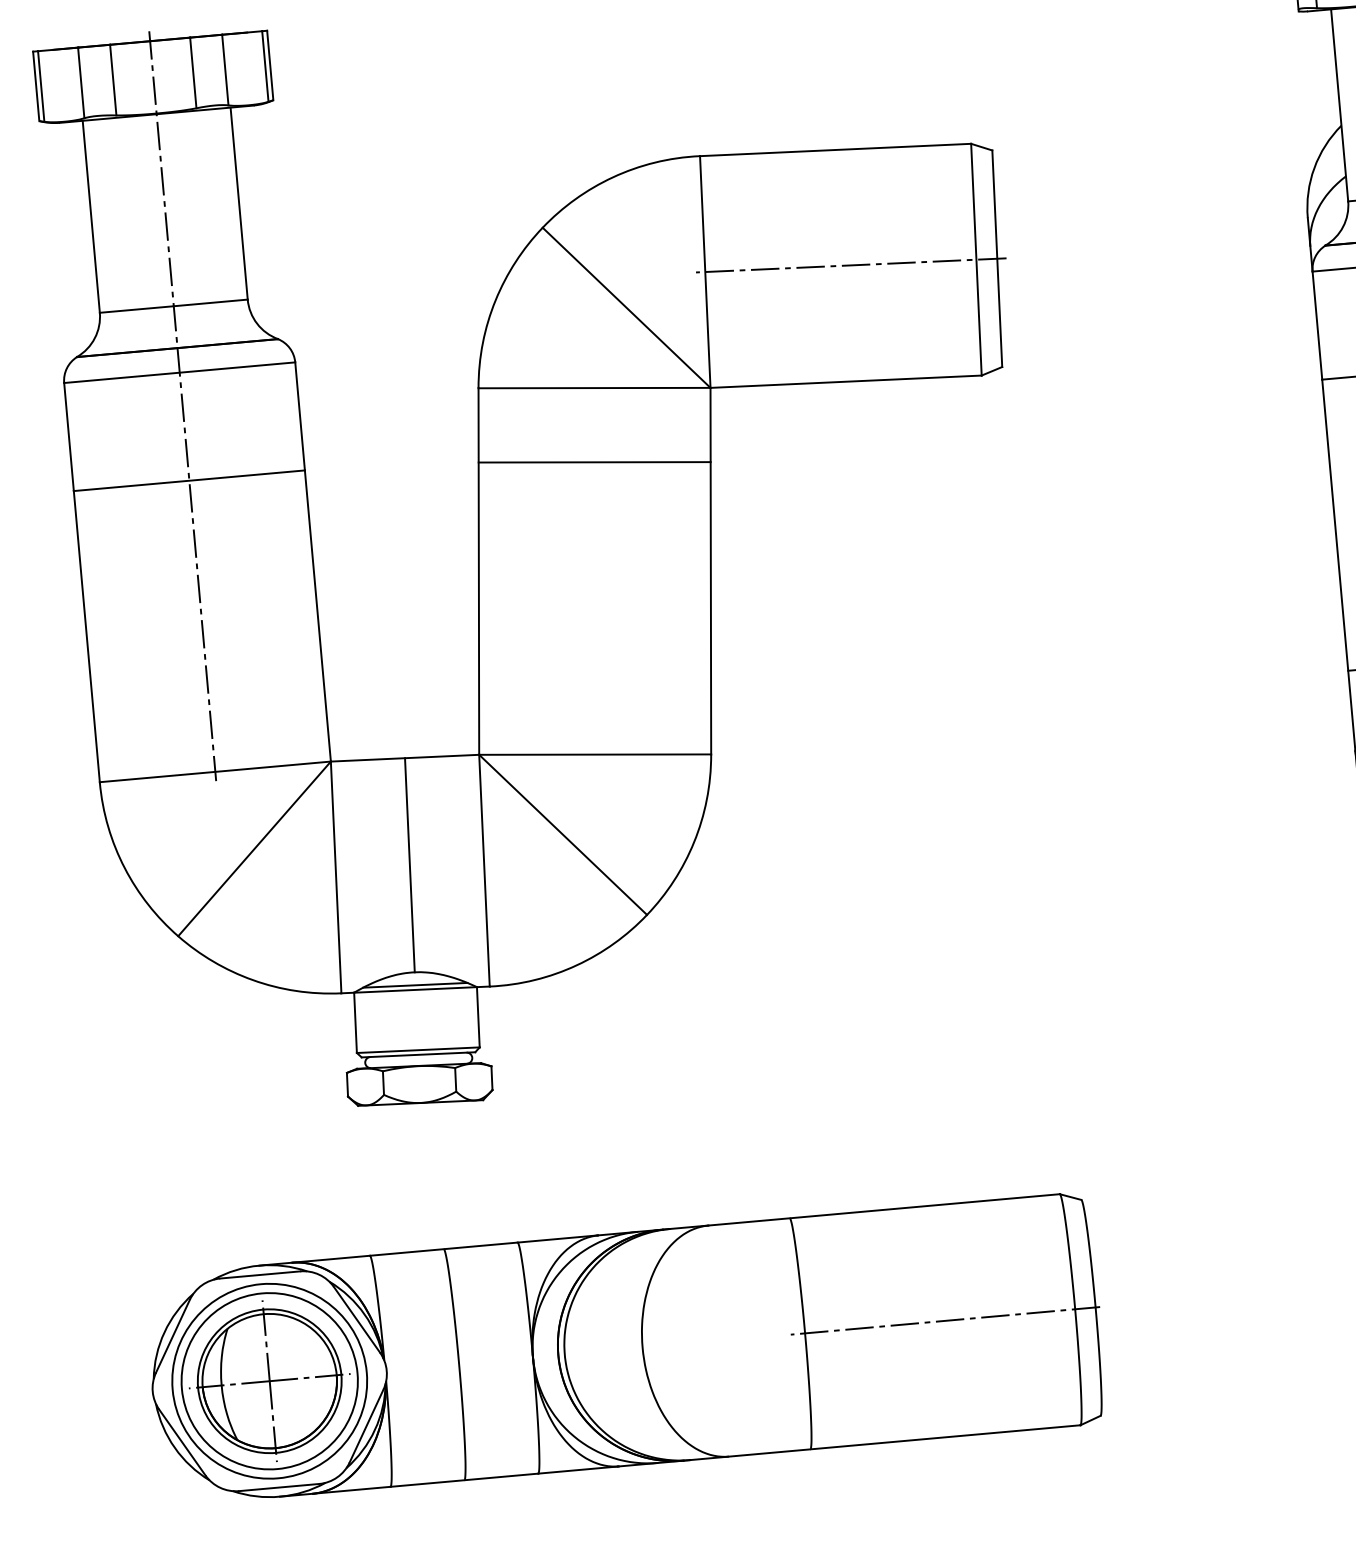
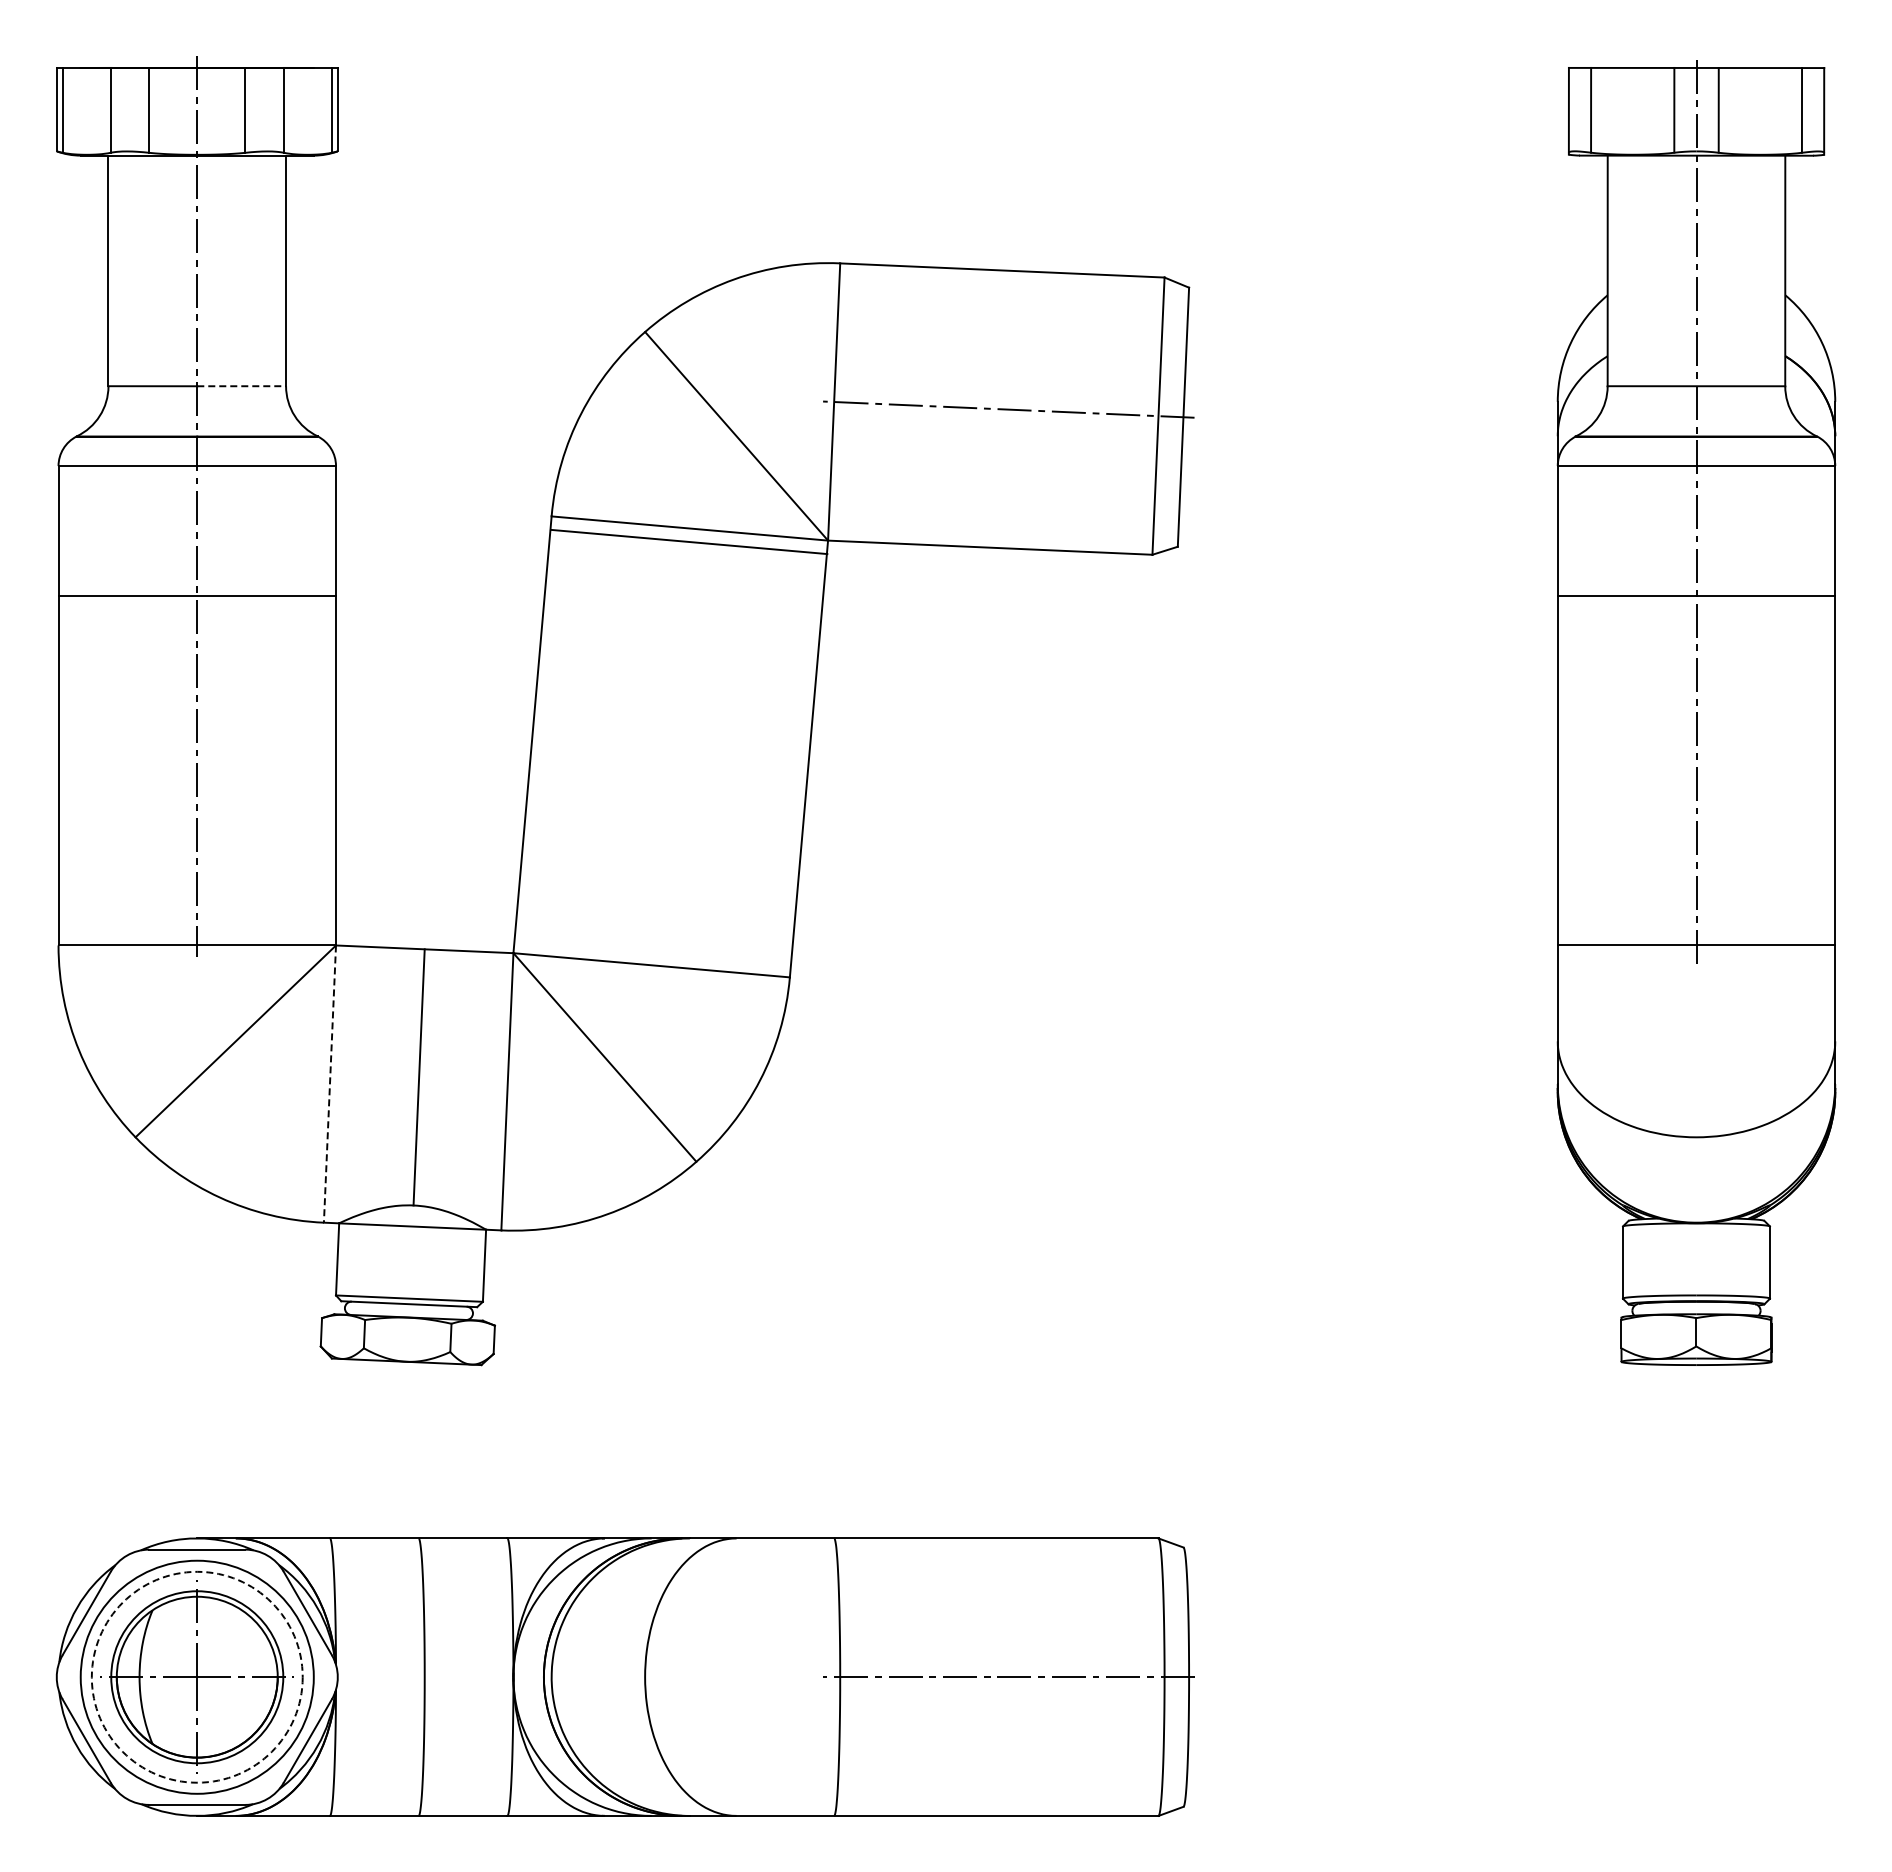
line: (211, 303) -> (242, 386), solid -> dashed
line: (594, 461) -> (688, 541), moved
line: (335, 877) -> (329, 1084), solid -> dashed
line: (415, 984) -> (412, 1220), removed
circle: (269, 1380) -> (196, 1676), solid -> dashed

